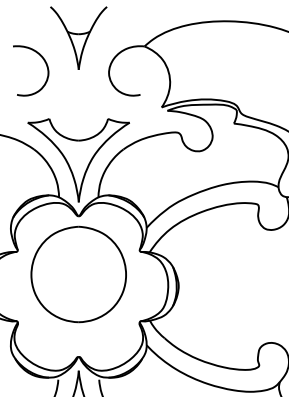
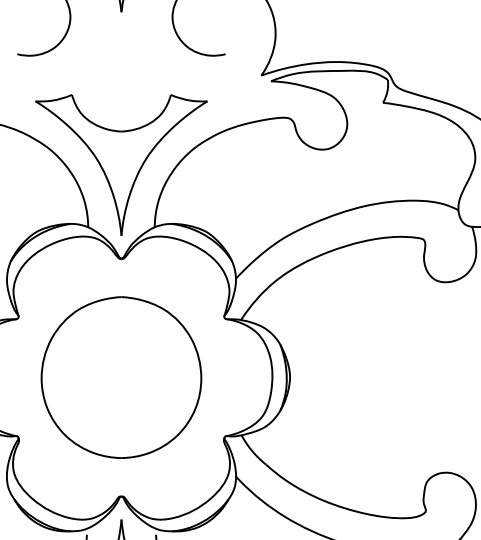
part: (78, 274) -> (121, 377), moved

